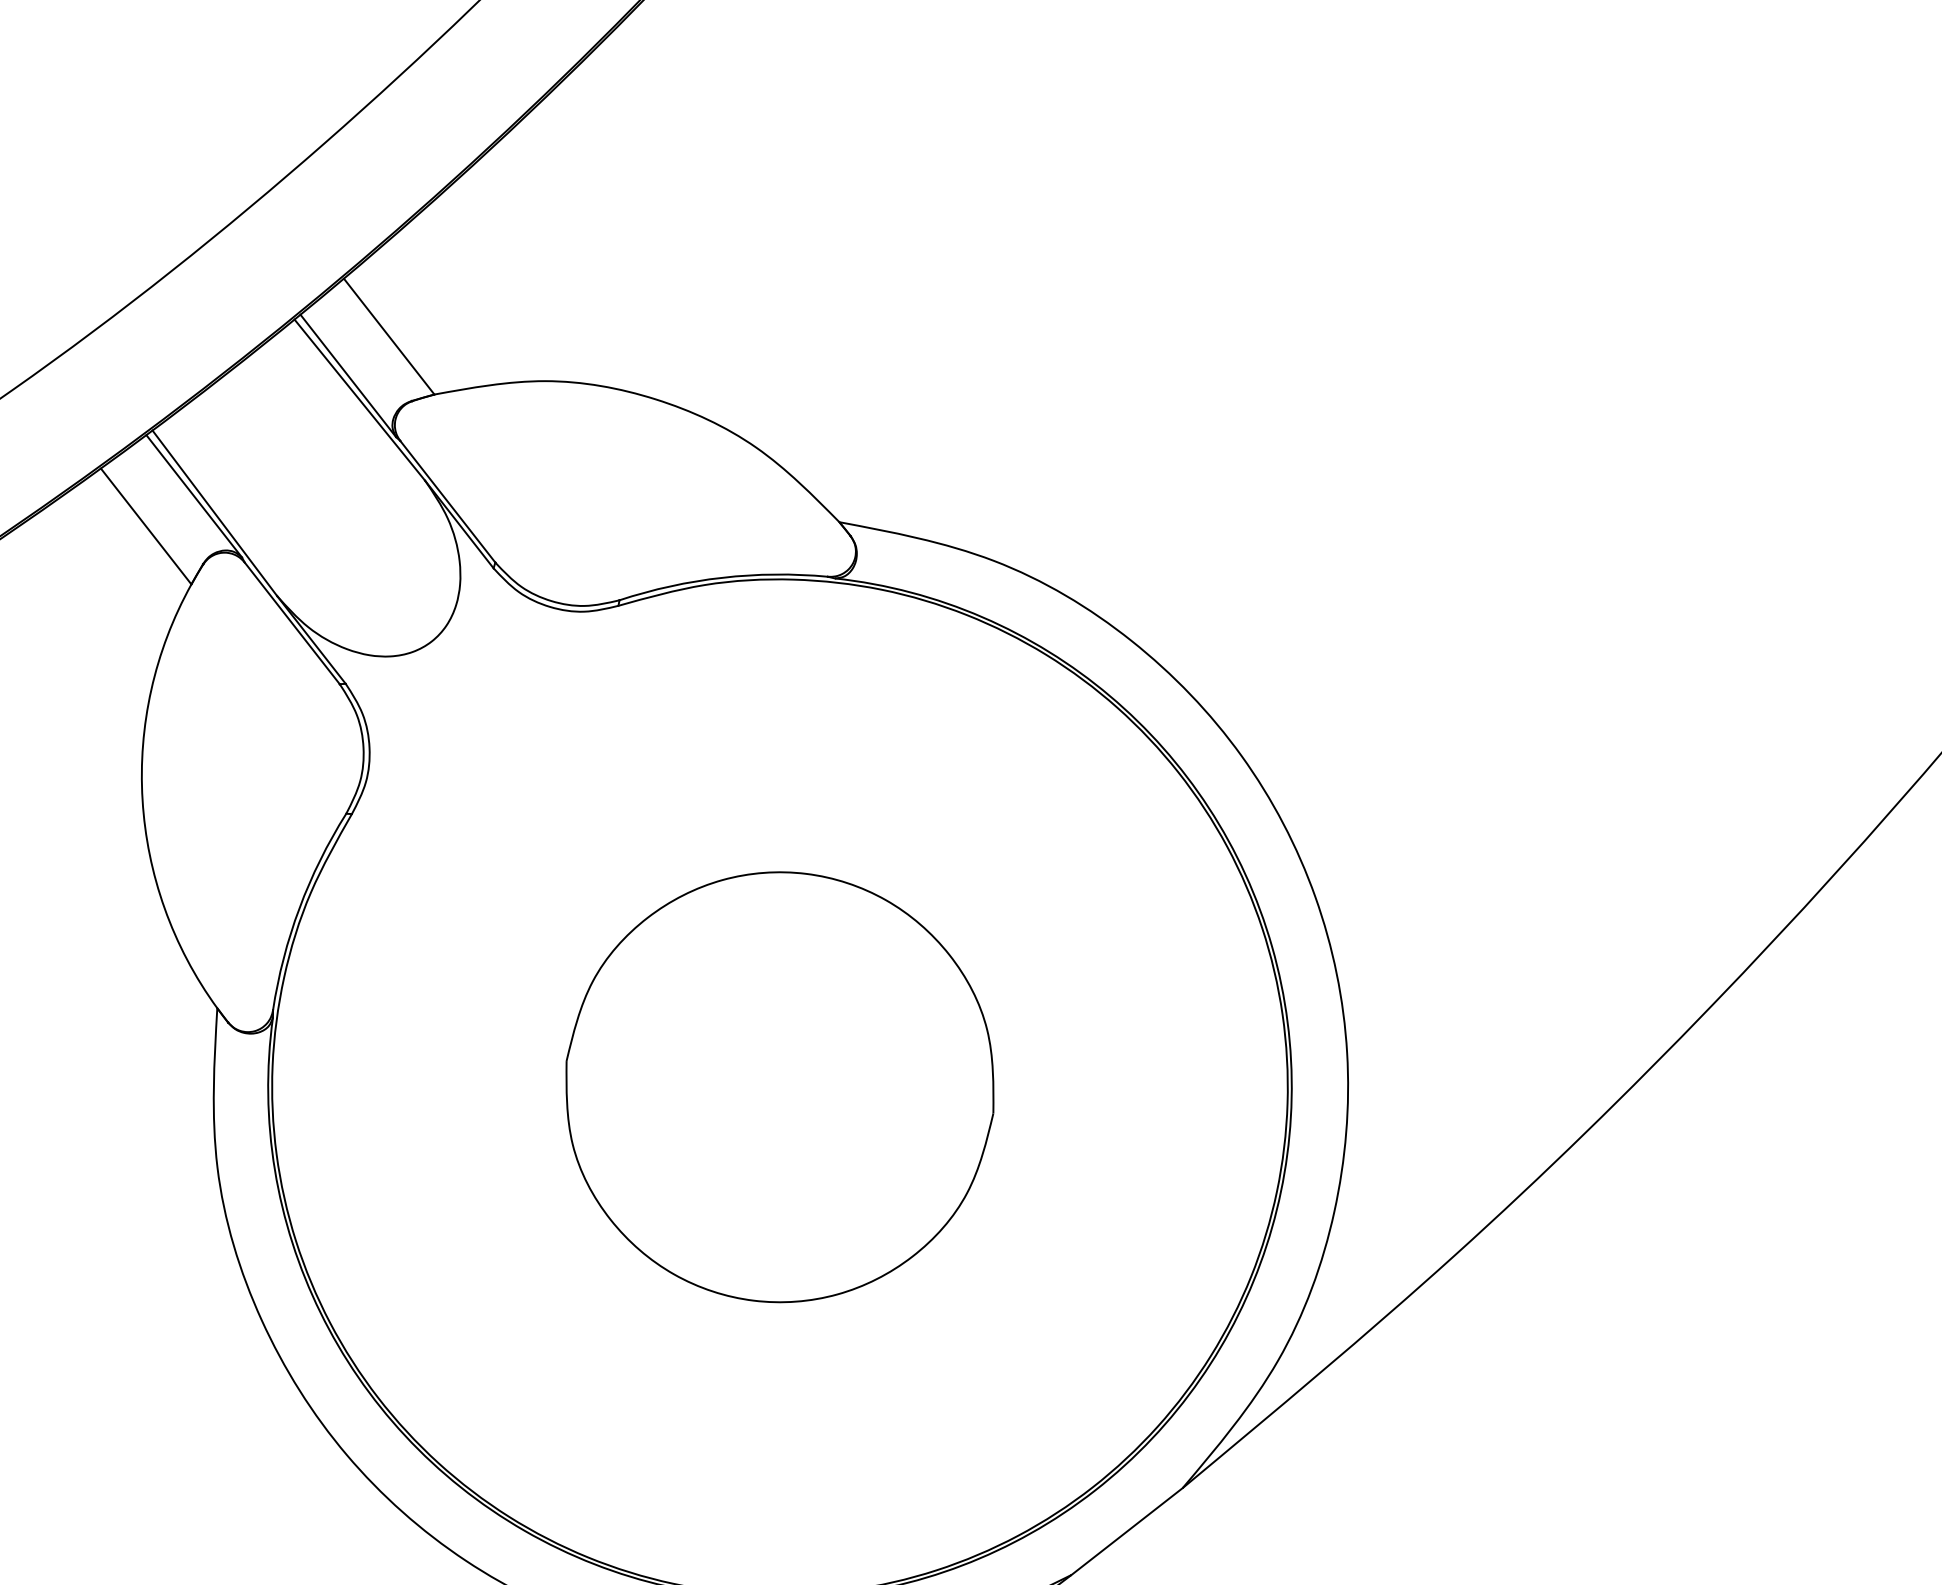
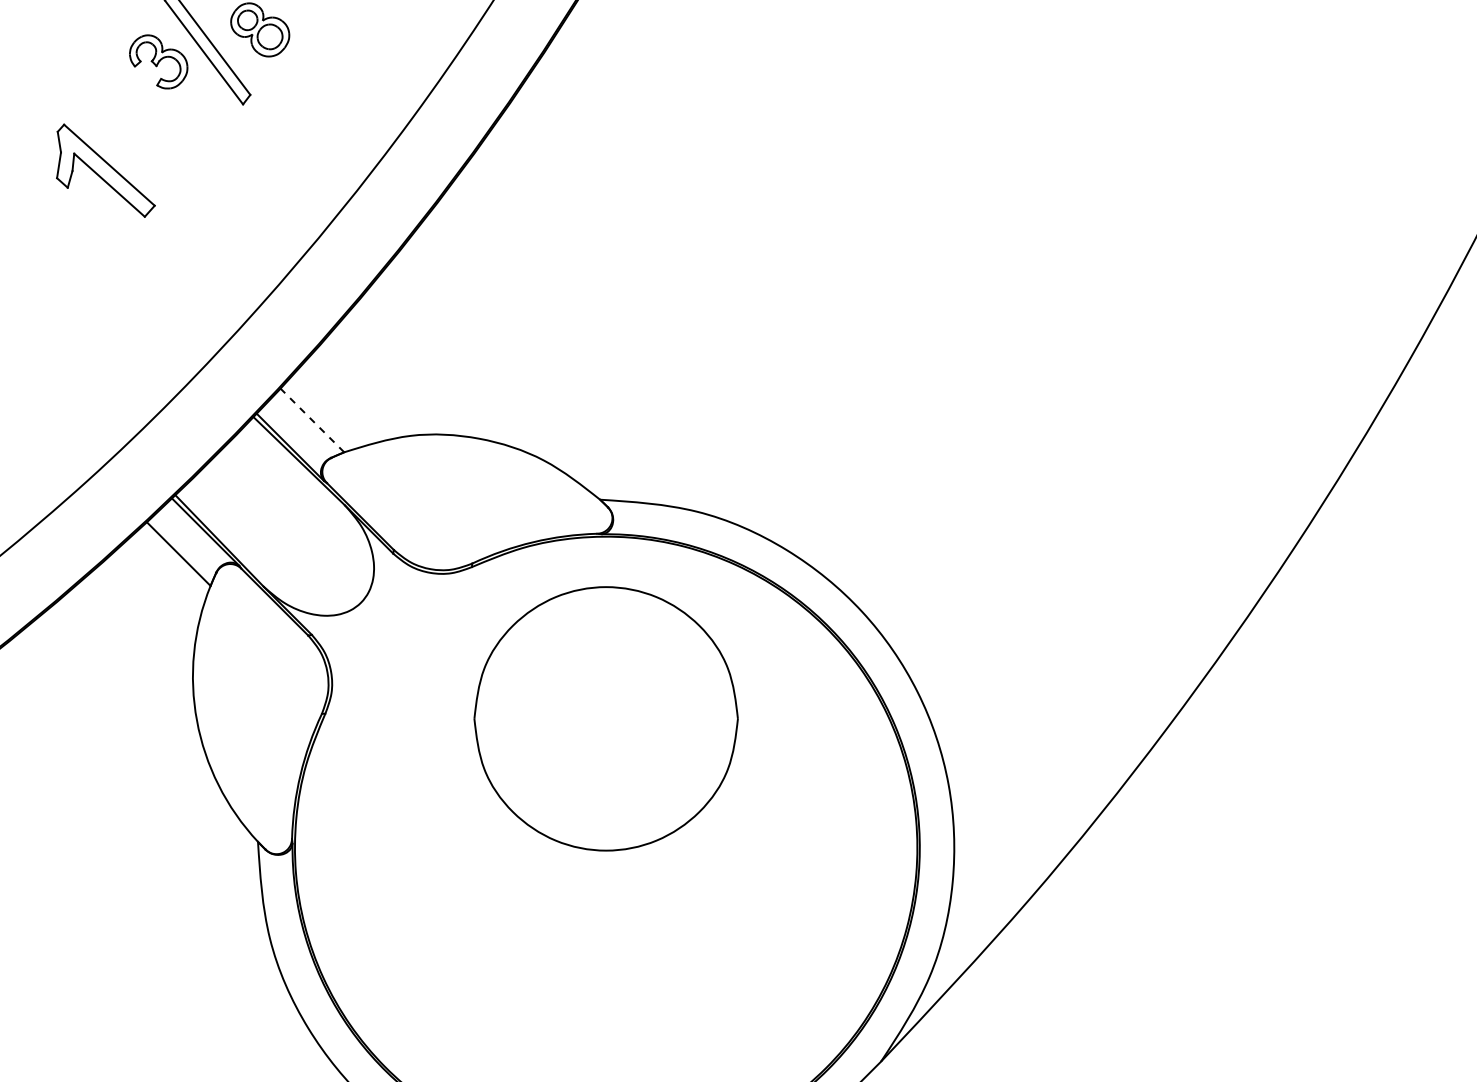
line: (389, 336) -> (312, 420), solid -> dashed
part: (778, 1086) -> (605, 718), moved

